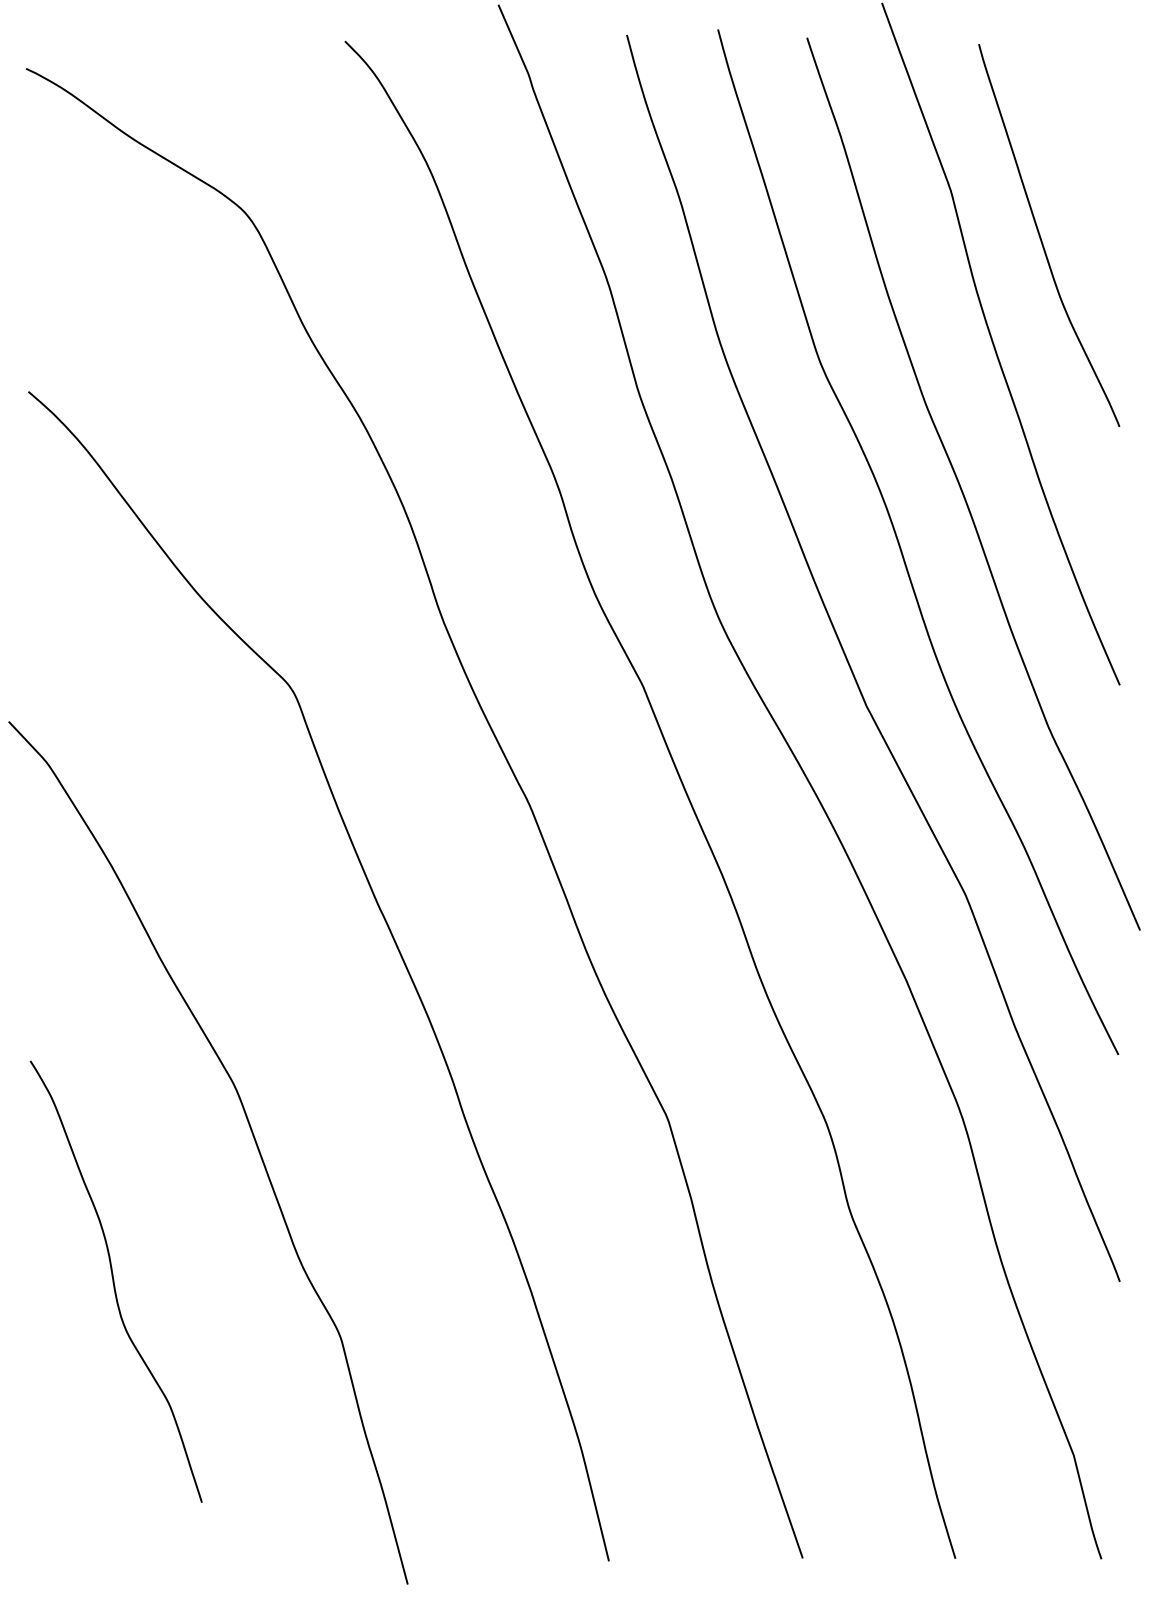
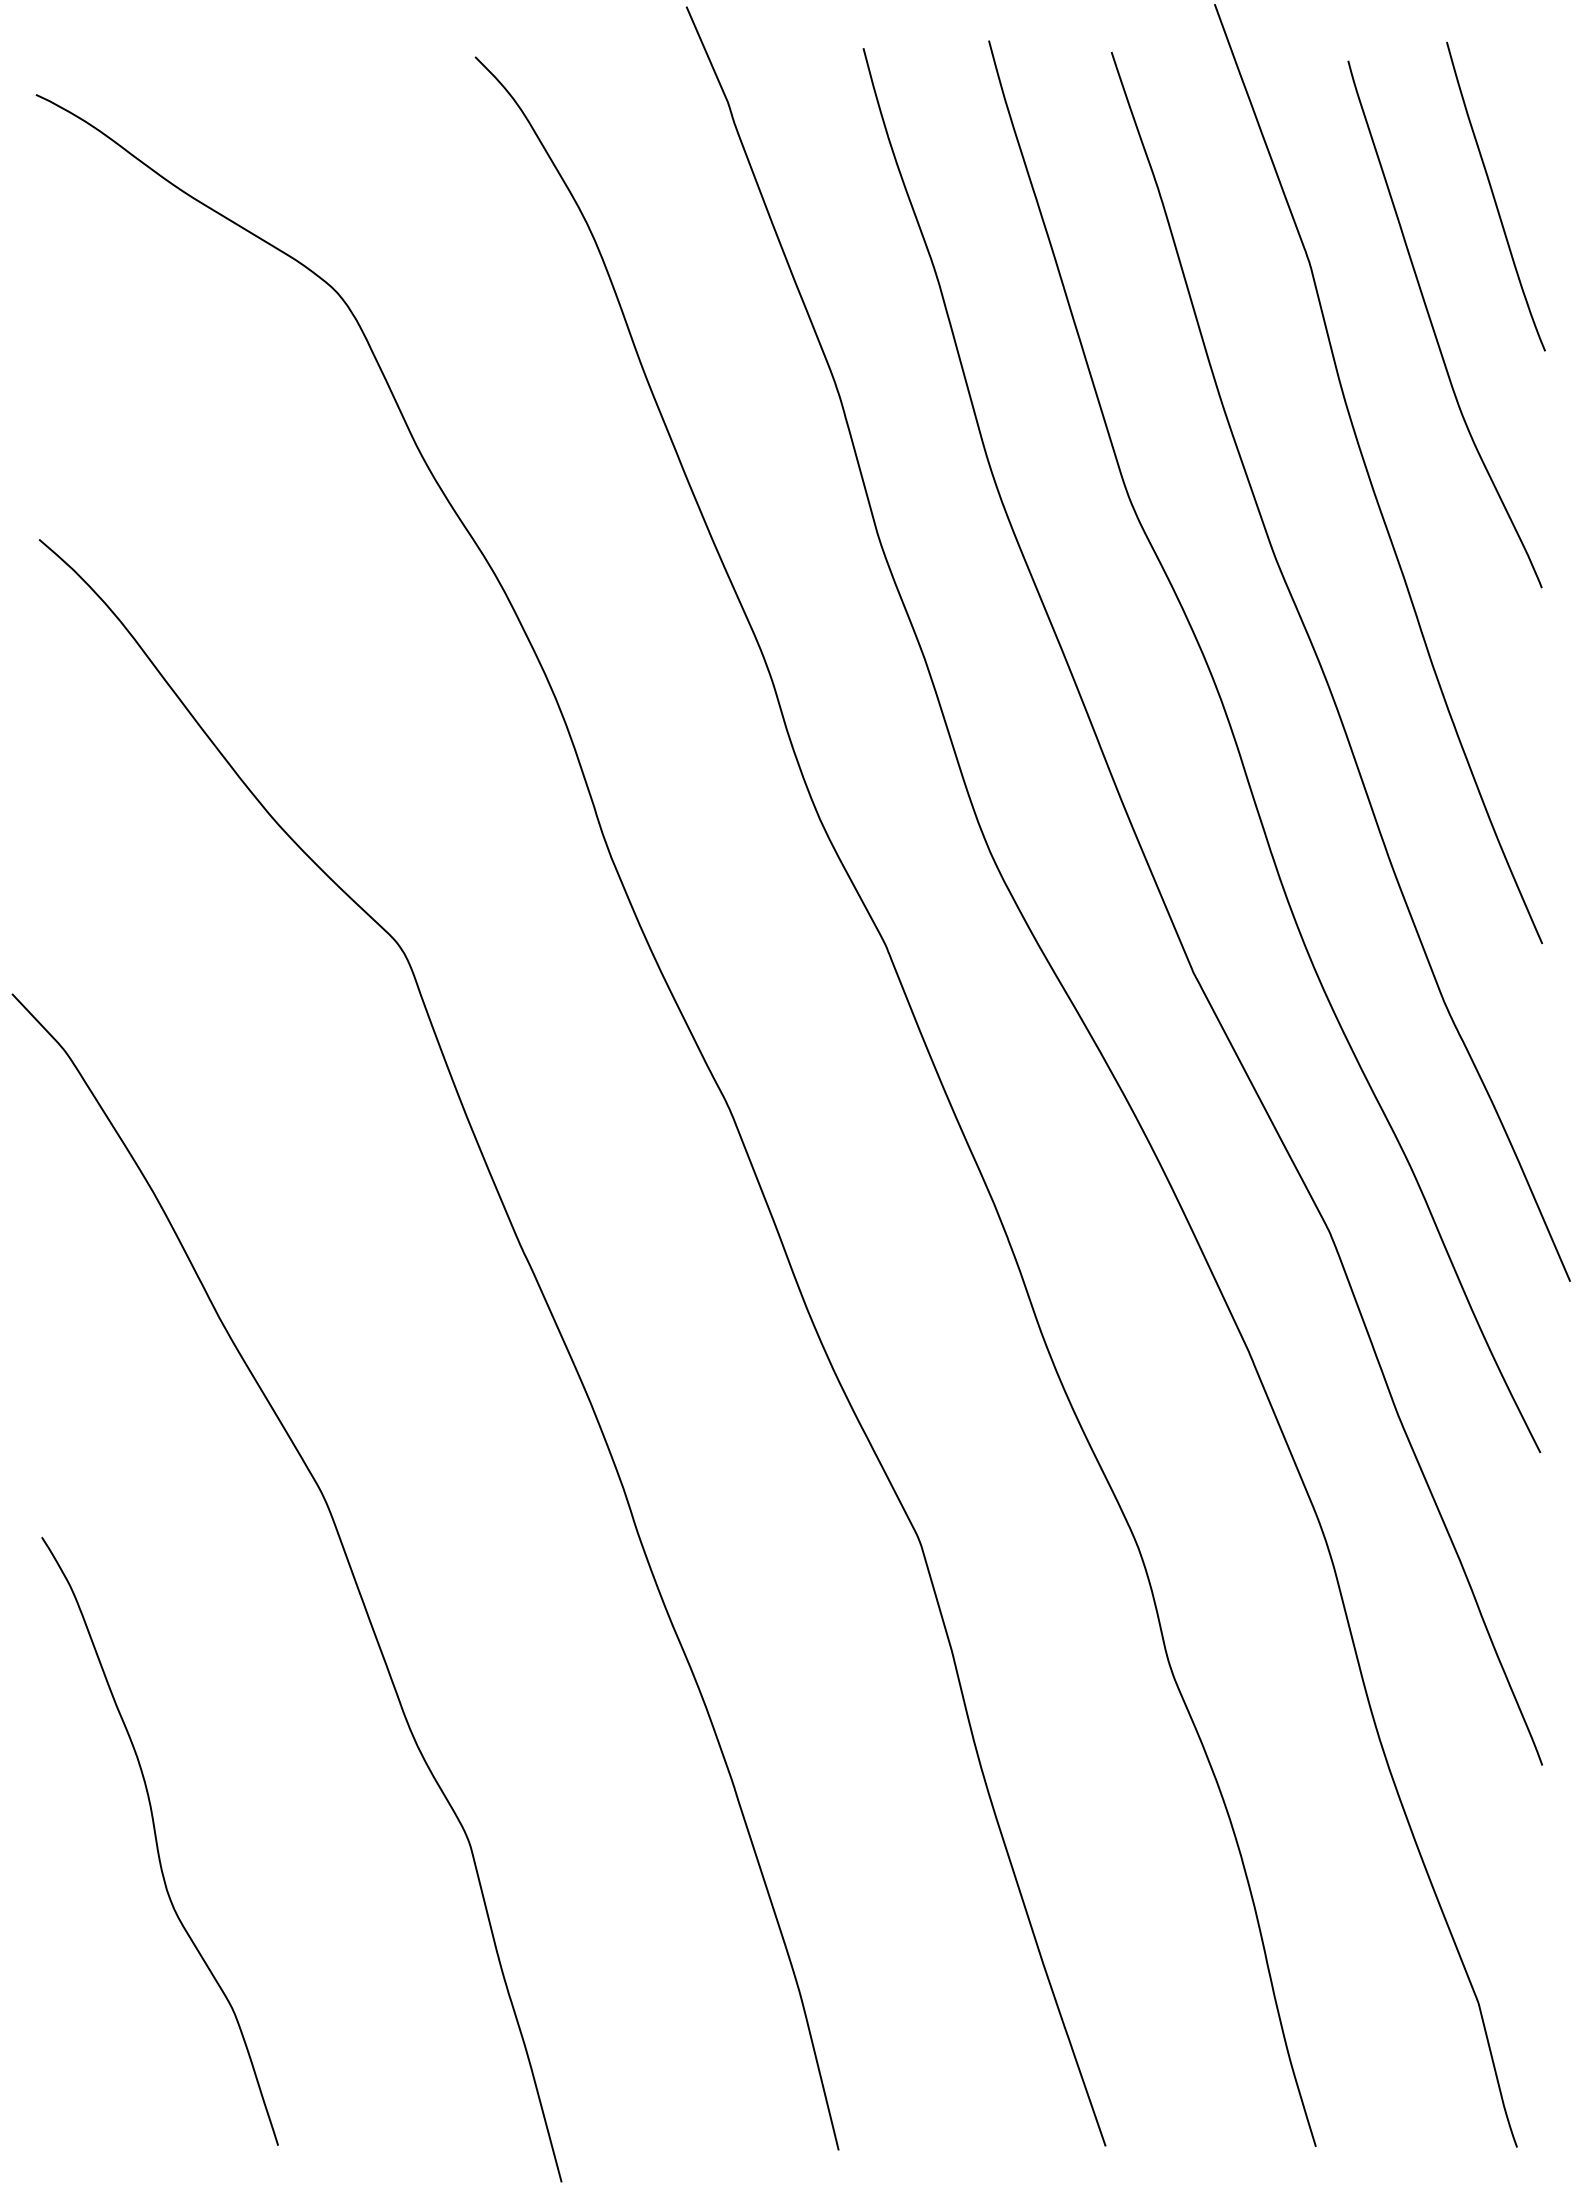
curve: (1085, 142) -> (1494, 196), added
curve: (114, 1281) -> (157, 1841), moved

